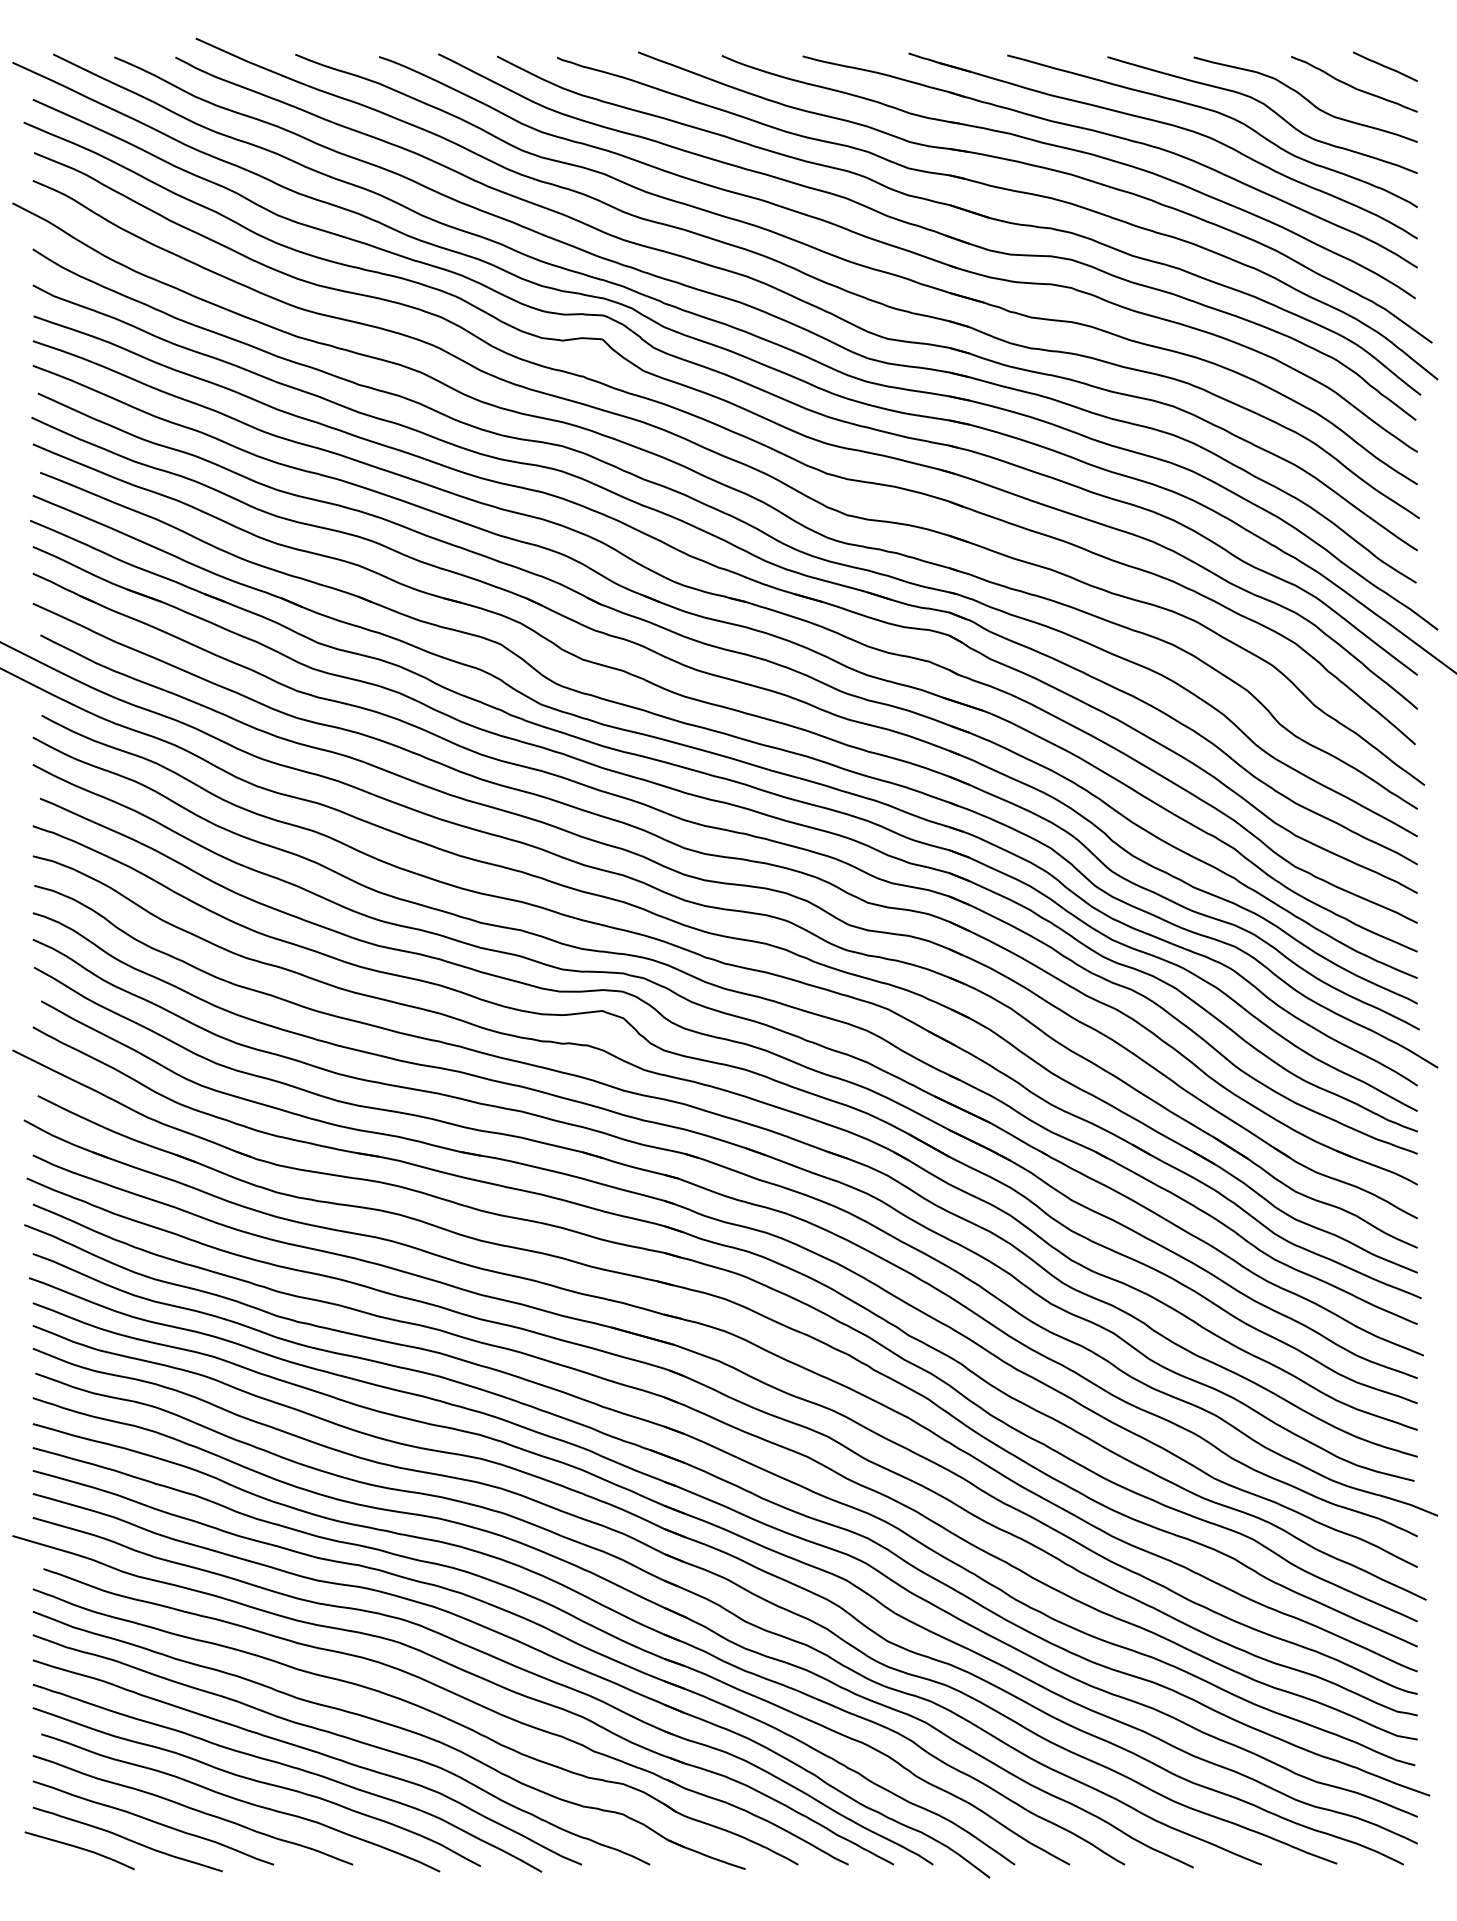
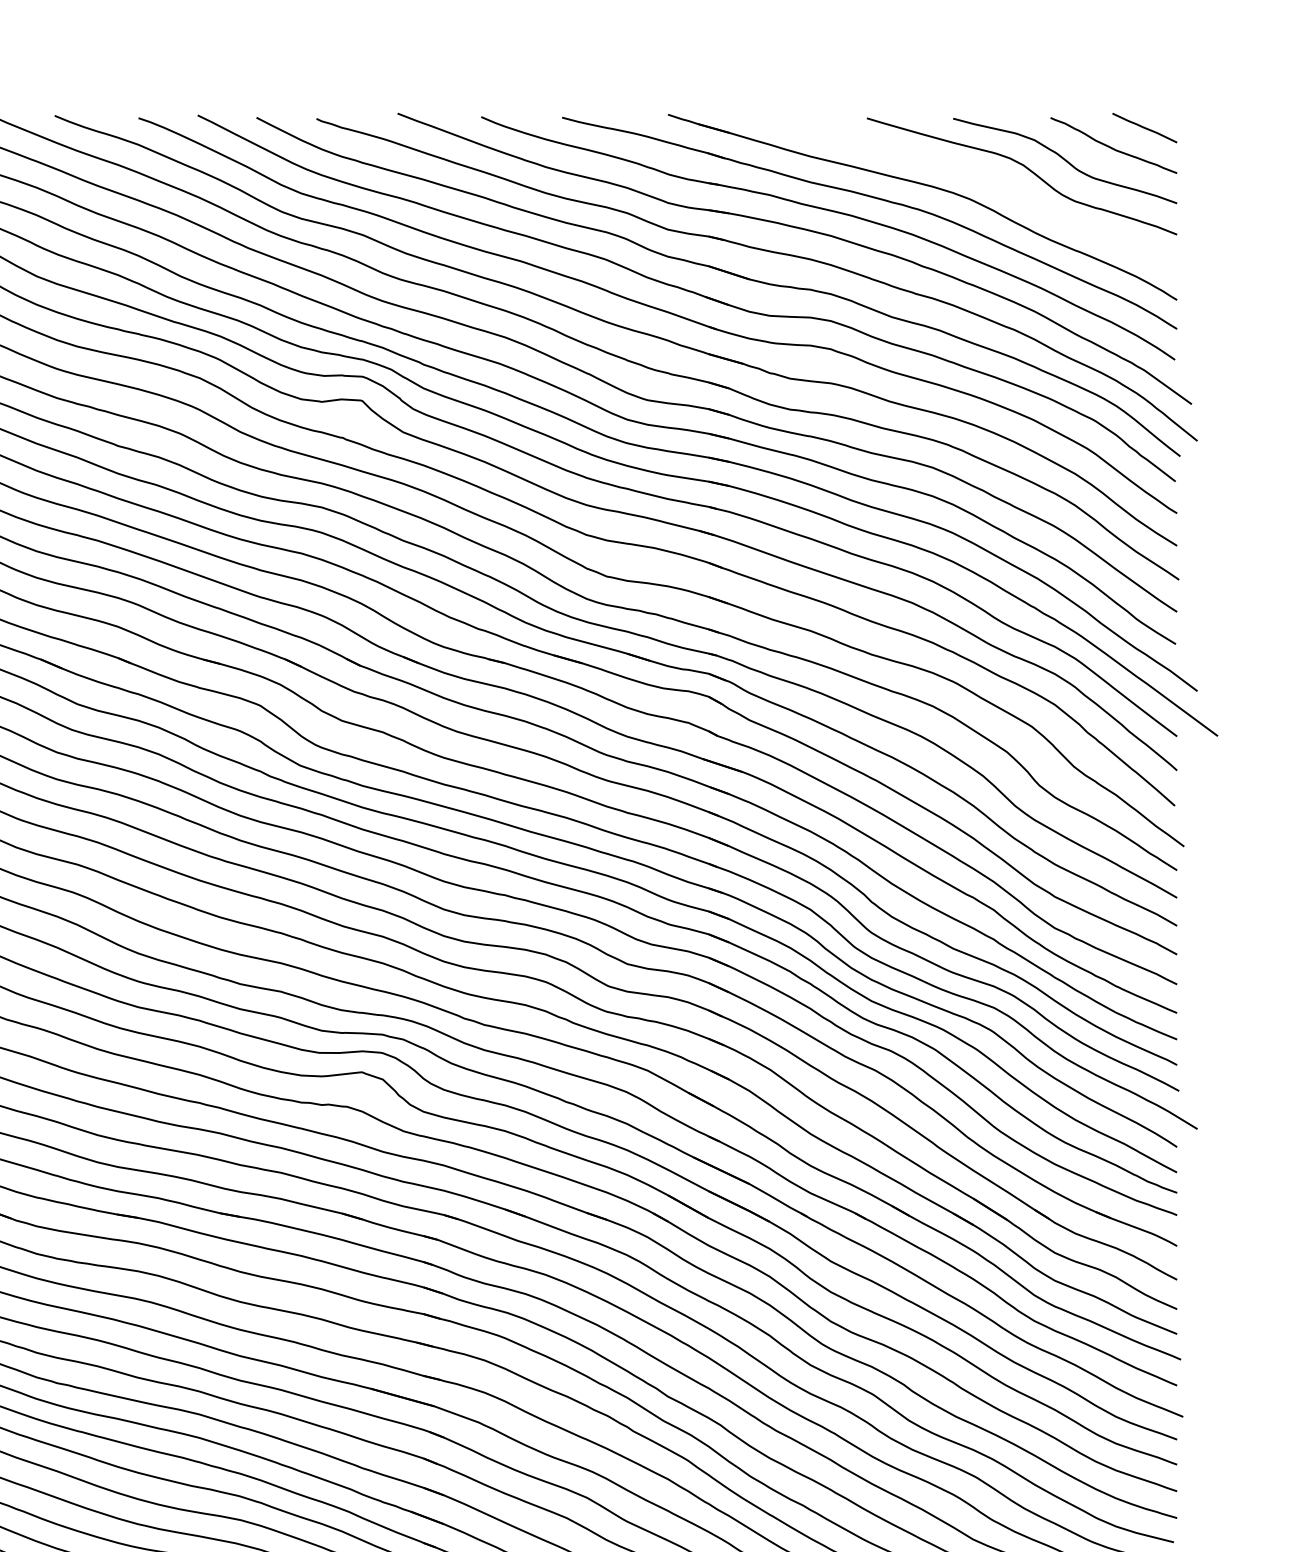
curve: (1217, 113) -> (976, 174), removed

